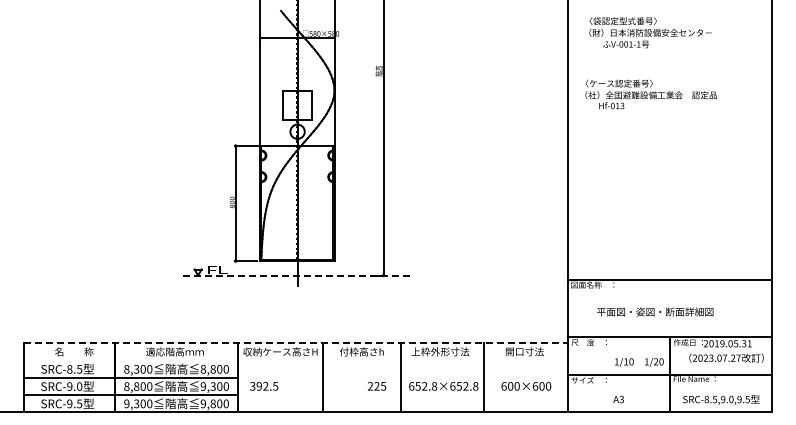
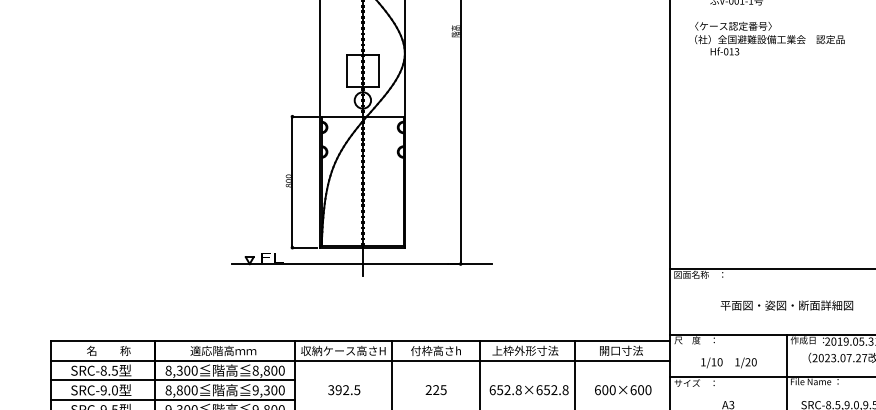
text: (650, 94) -> (768, 38), moved
line: (297, 275) -> (362, 263), dashed -> solid
text: (655, 311) -> (787, 304), moved
line: (295, 343) -> (360, 341), dashed -> solid
line: (295, 360) -> (360, 360), added
text: (639, 361) -> (729, 361), moved
text: (376, 385) -> (435, 389), moved
text: (264, 386) -> (344, 390), moved

